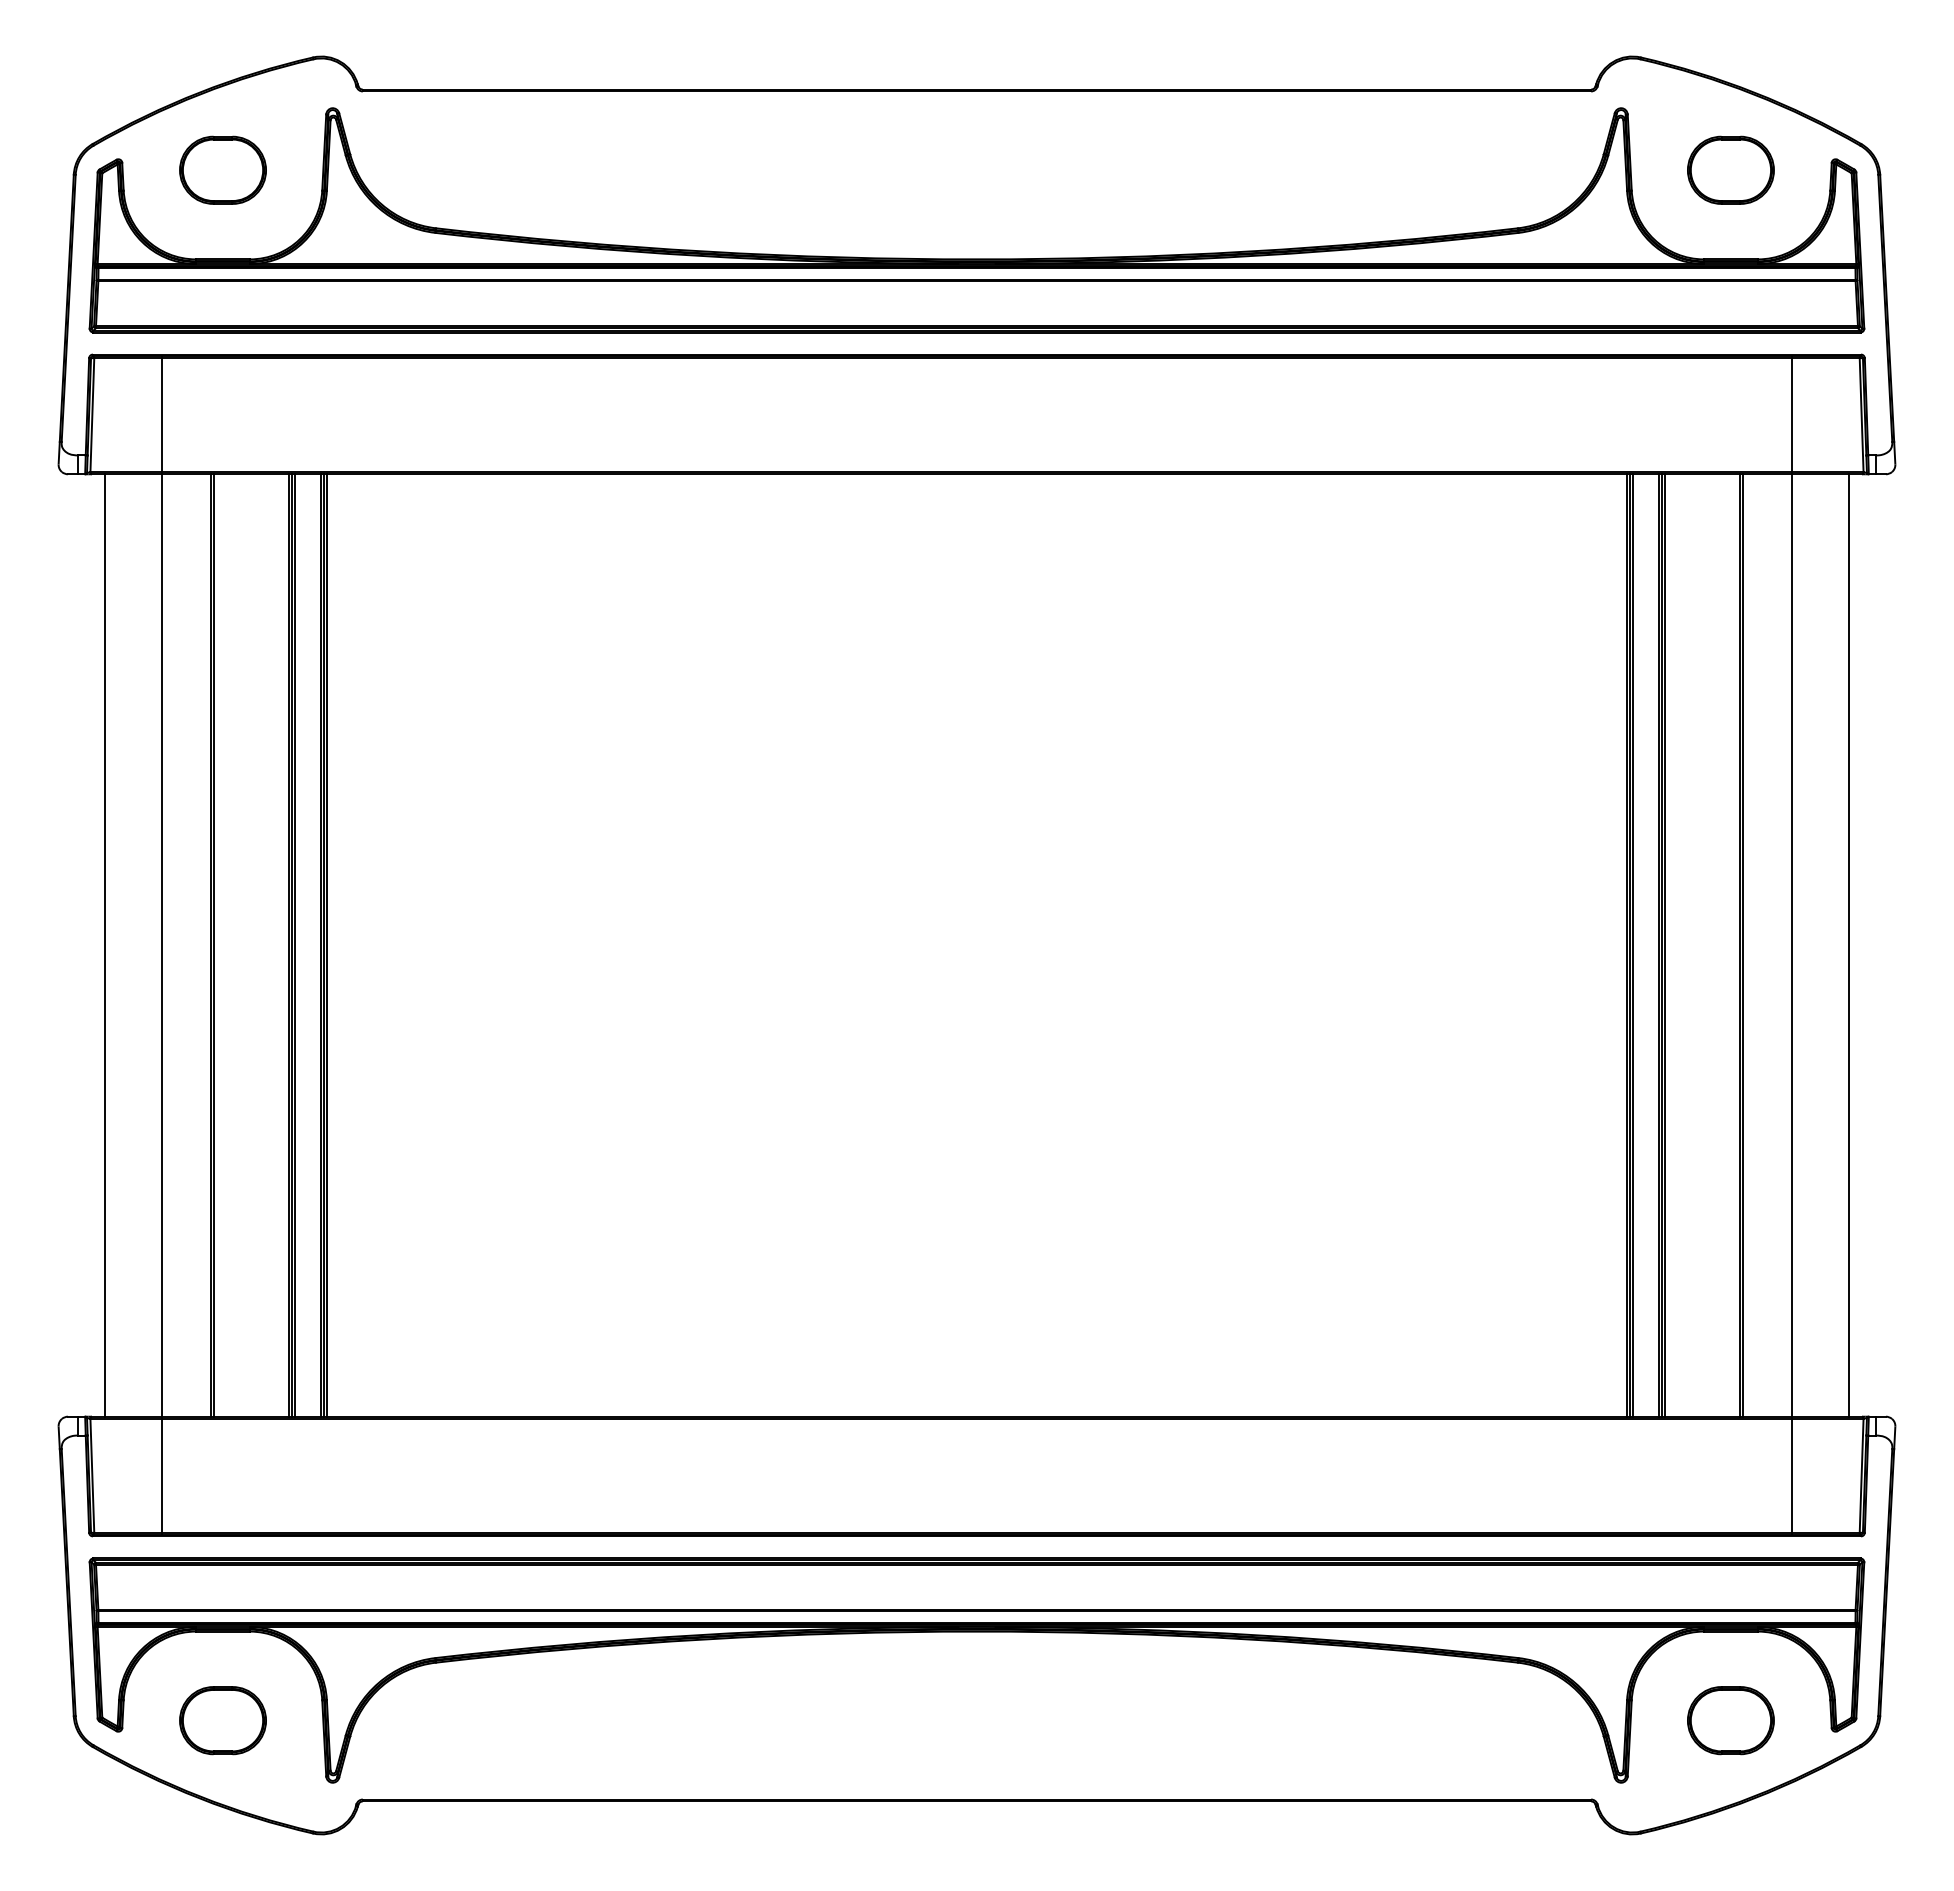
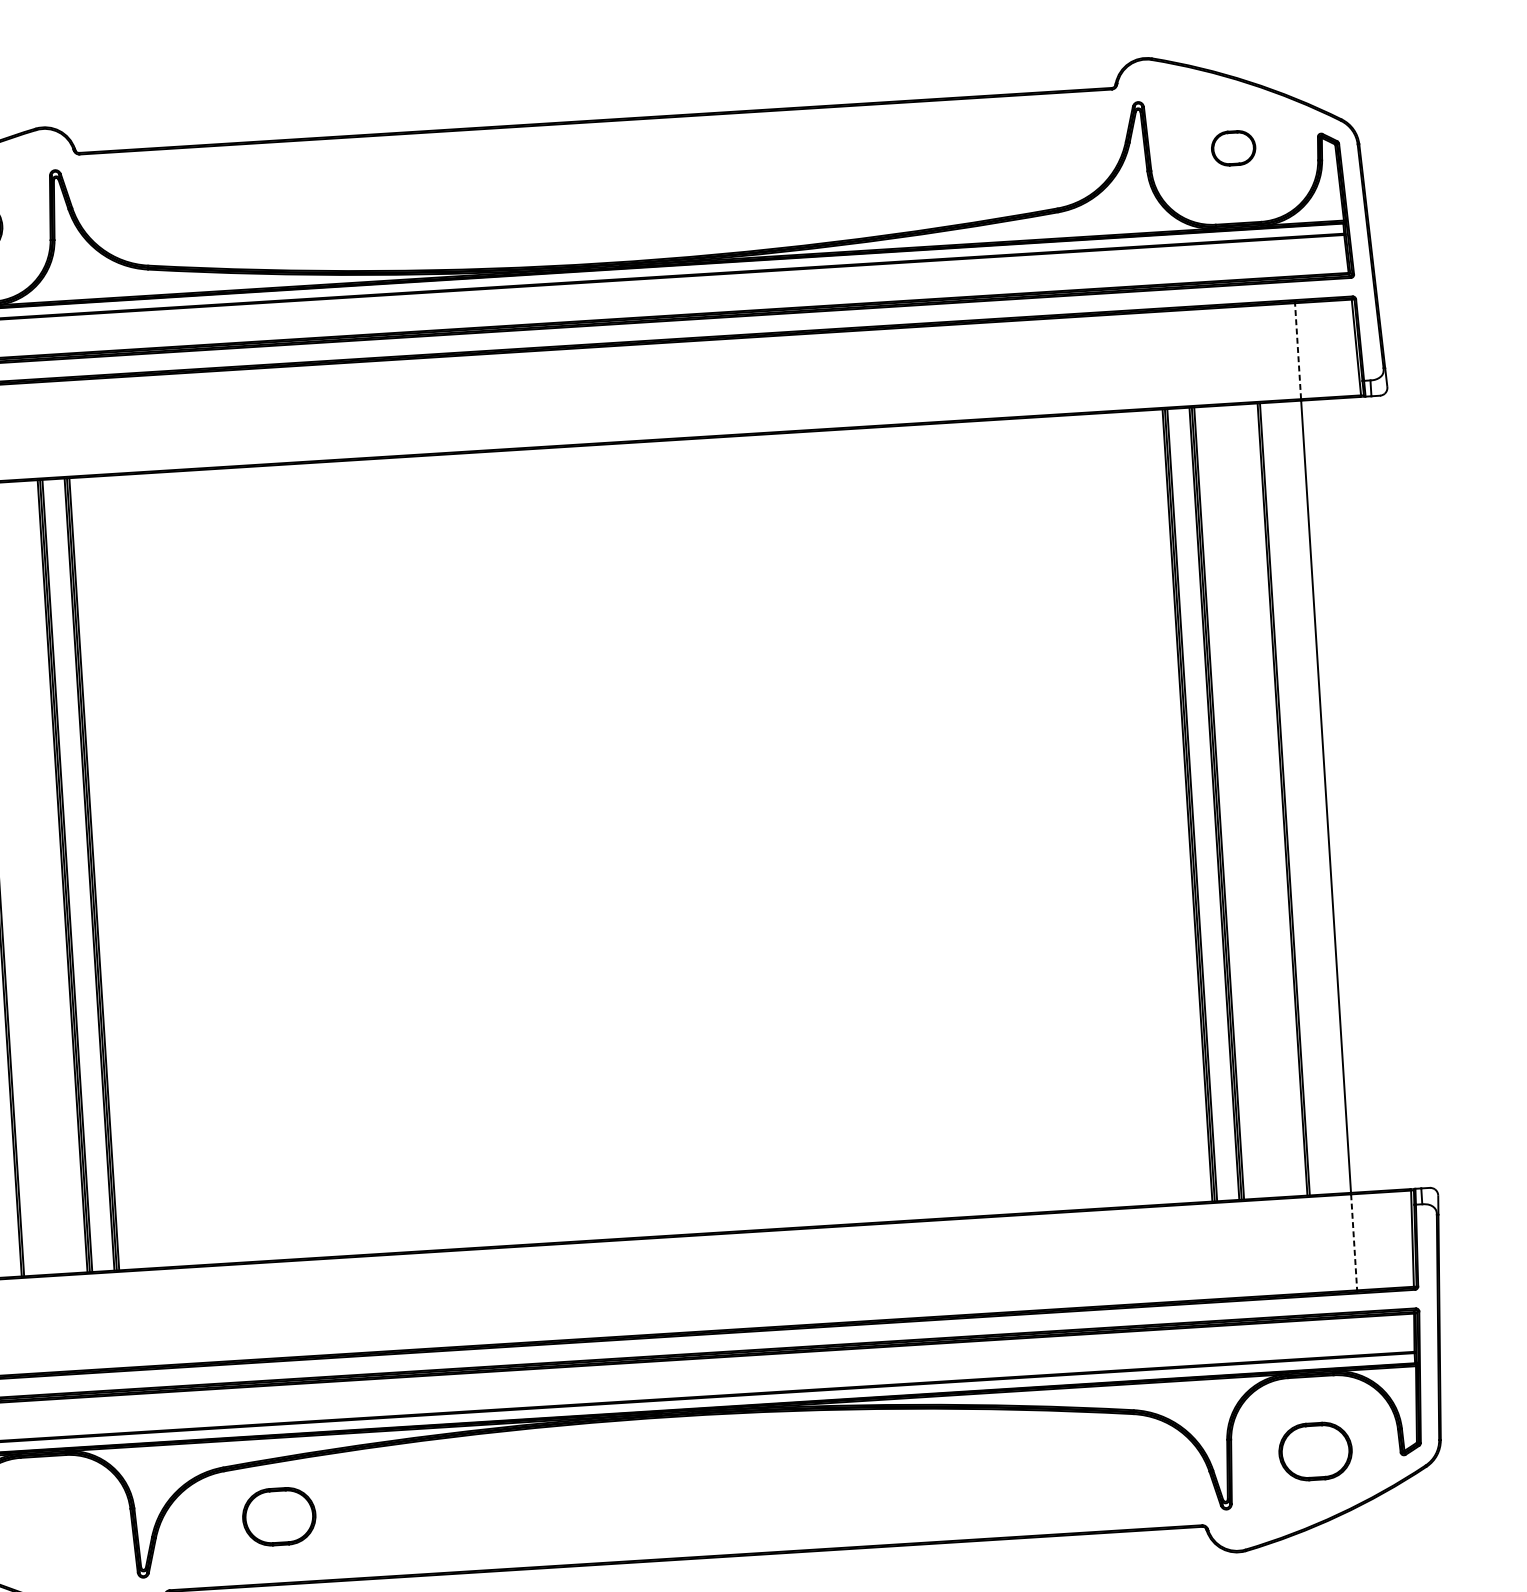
part: (1730, 169) -> (1233, 147), size x0.6
line: (1792, 414) -> (1298, 350), solid -> dashed
line: (1848, 945) -> (1373, 793), removed
line: (1792, 1476) -> (1354, 1243), solid -> dashed
part: (222, 1720) -> (278, 1516), moved

